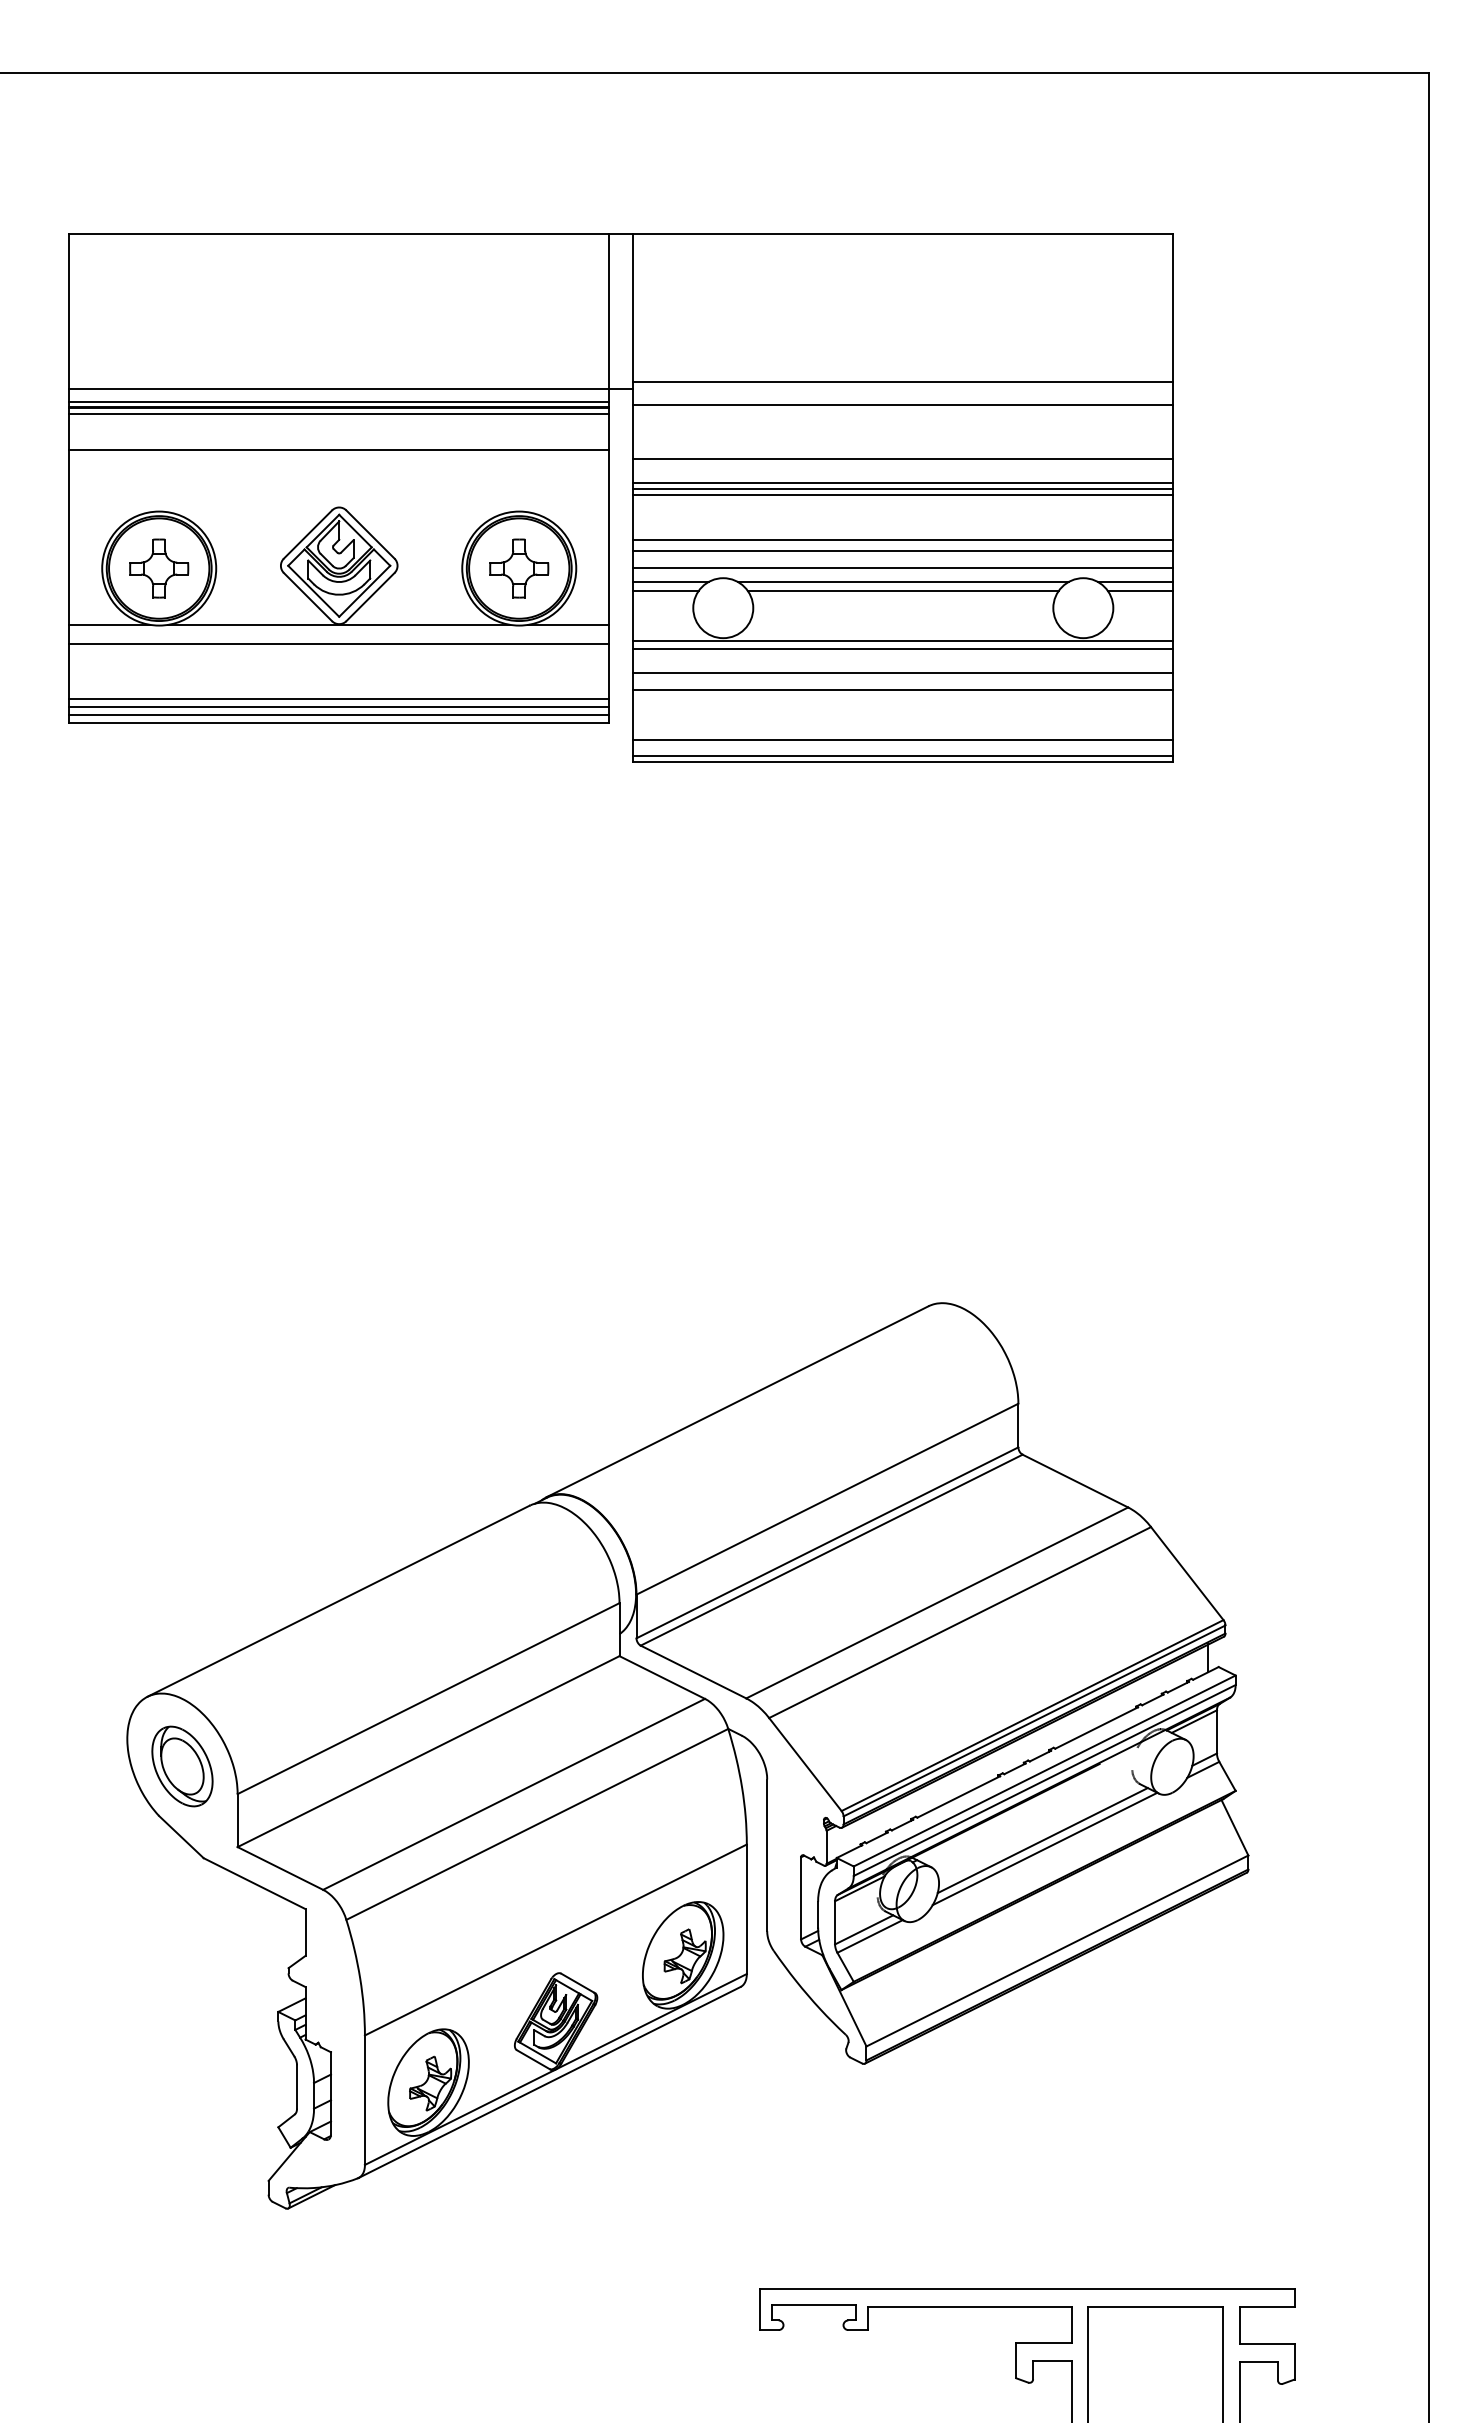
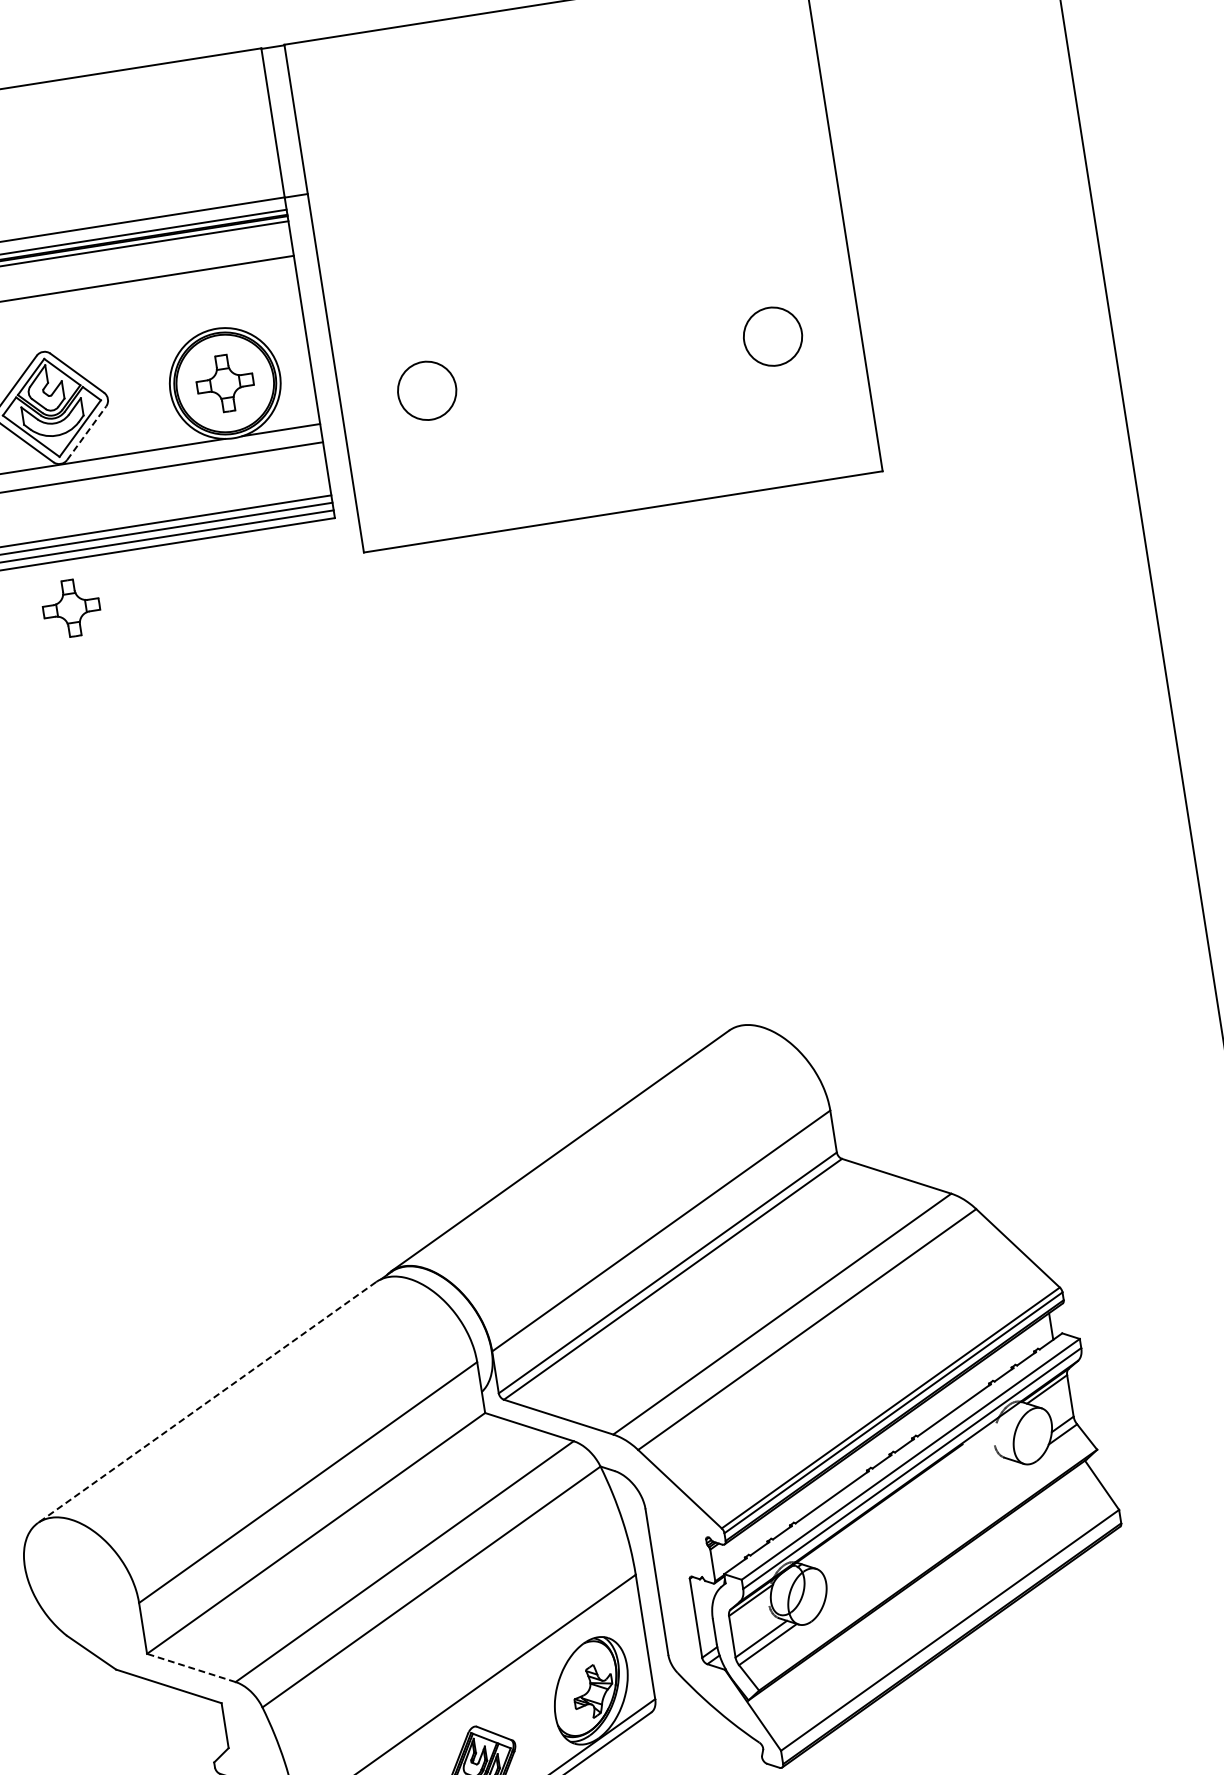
line: (903, 382) -> (566, 146), removed
line: (903, 405) -> (569, 169), removed
line: (903, 459) -> (577, 220), removed
line: (903, 483) -> (581, 243), removed
line: (903, 489) -> (582, 249), removed
line: (903, 495) -> (583, 255), removed
line: (903, 539) -> (589, 297), removed
line: (903, 550) -> (591, 308), removed
line: (903, 568) -> (594, 325), removed
line: (671, 581) -> (373, 373), removed
line: (903, 581) -> (596, 338), removed
line: (1135, 581) -> (819, 303), removed
line: (665, 590) -> (369, 382), removed
line: (902, 590) -> (596, 346), removed
line: (1140, 590) -> (825, 311), removed
line: (370, 596) -> (86, 432), solid -> dashed
line: (903, 640) -> (605, 394), removed
line: (903, 648) -> (606, 402), removed
line: (903, 673) -> (610, 426), removed
line: (903, 689) -> (612, 441), removed
line: (903, 740) -> (620, 490), removed
line: (903, 756) -> (622, 506), removed
part: (327, 772) -> (71, 608), added
line: (338, 1601) -> (207, 1402), solid -> dashed
part: (182, 1766) -> (81, 1584), removed
line: (1042, 1840) -> (919, 1526), removed
line: (1044, 1848) -> (922, 1533), removed
line: (280, 1868) -> (191, 1667), solid -> dashed

